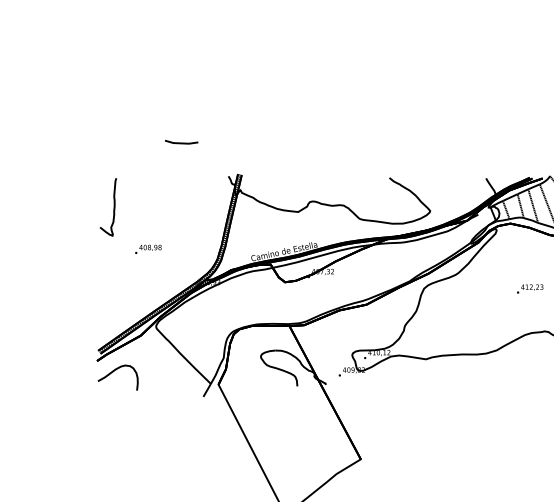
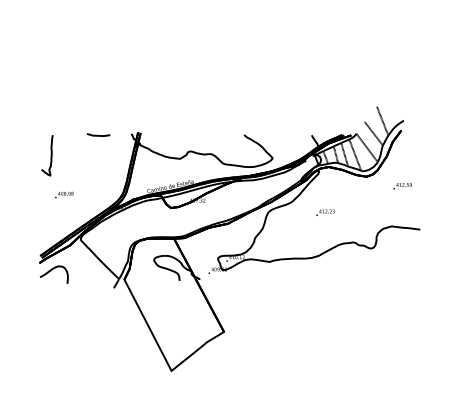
line: (180, 141) -> (97, 134), moved
text: (148, 248) -> (64, 194), moved
text: (530, 288) -> (325, 212), moved

